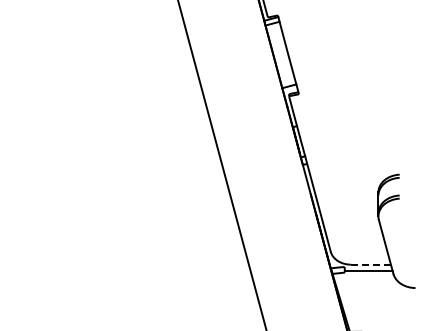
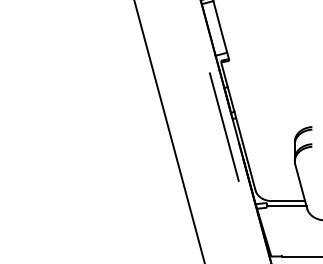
line: (292, 174) -> (224, 126), added
line: (371, 264) -> (289, 201), dashed -> solid

